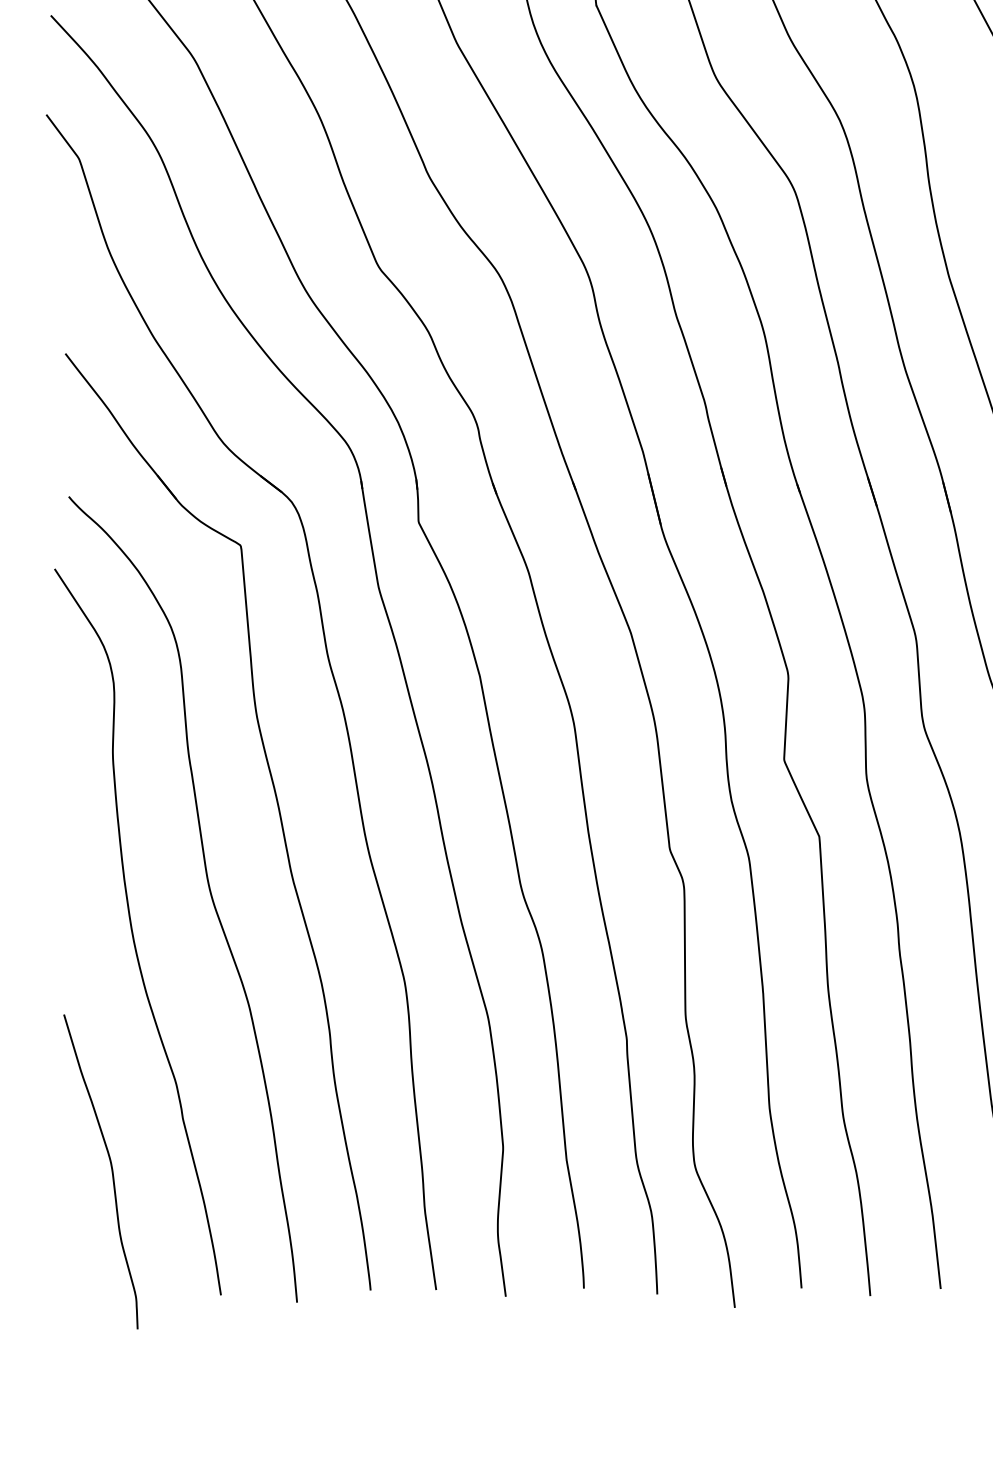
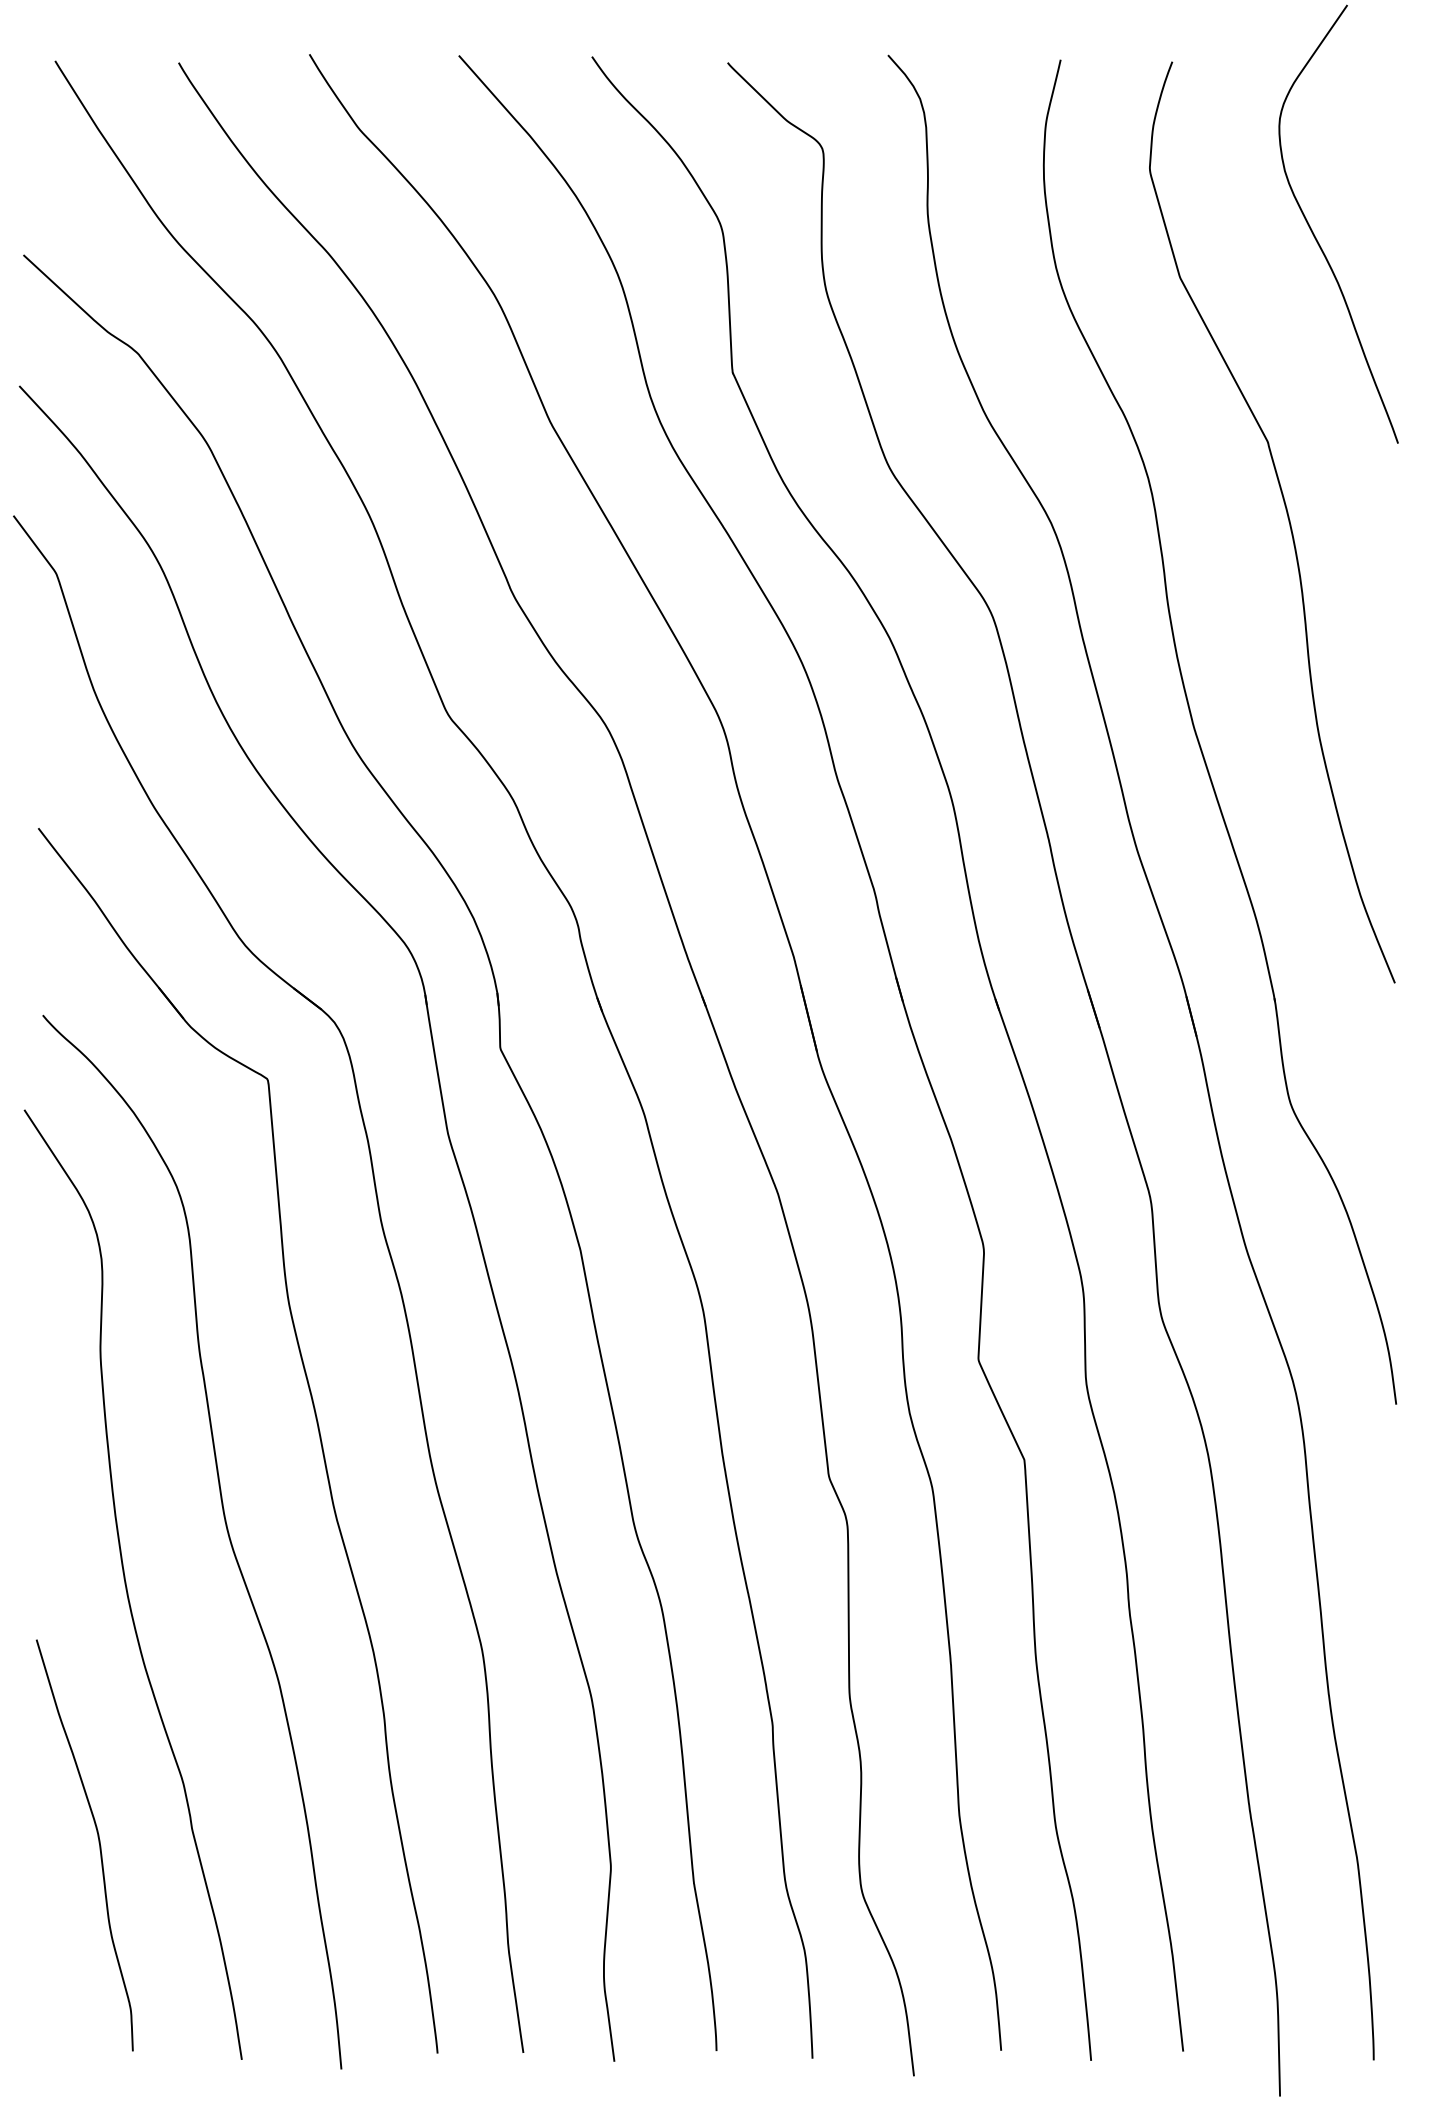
curve: (111, 1170) -> (98, 1843), moved

